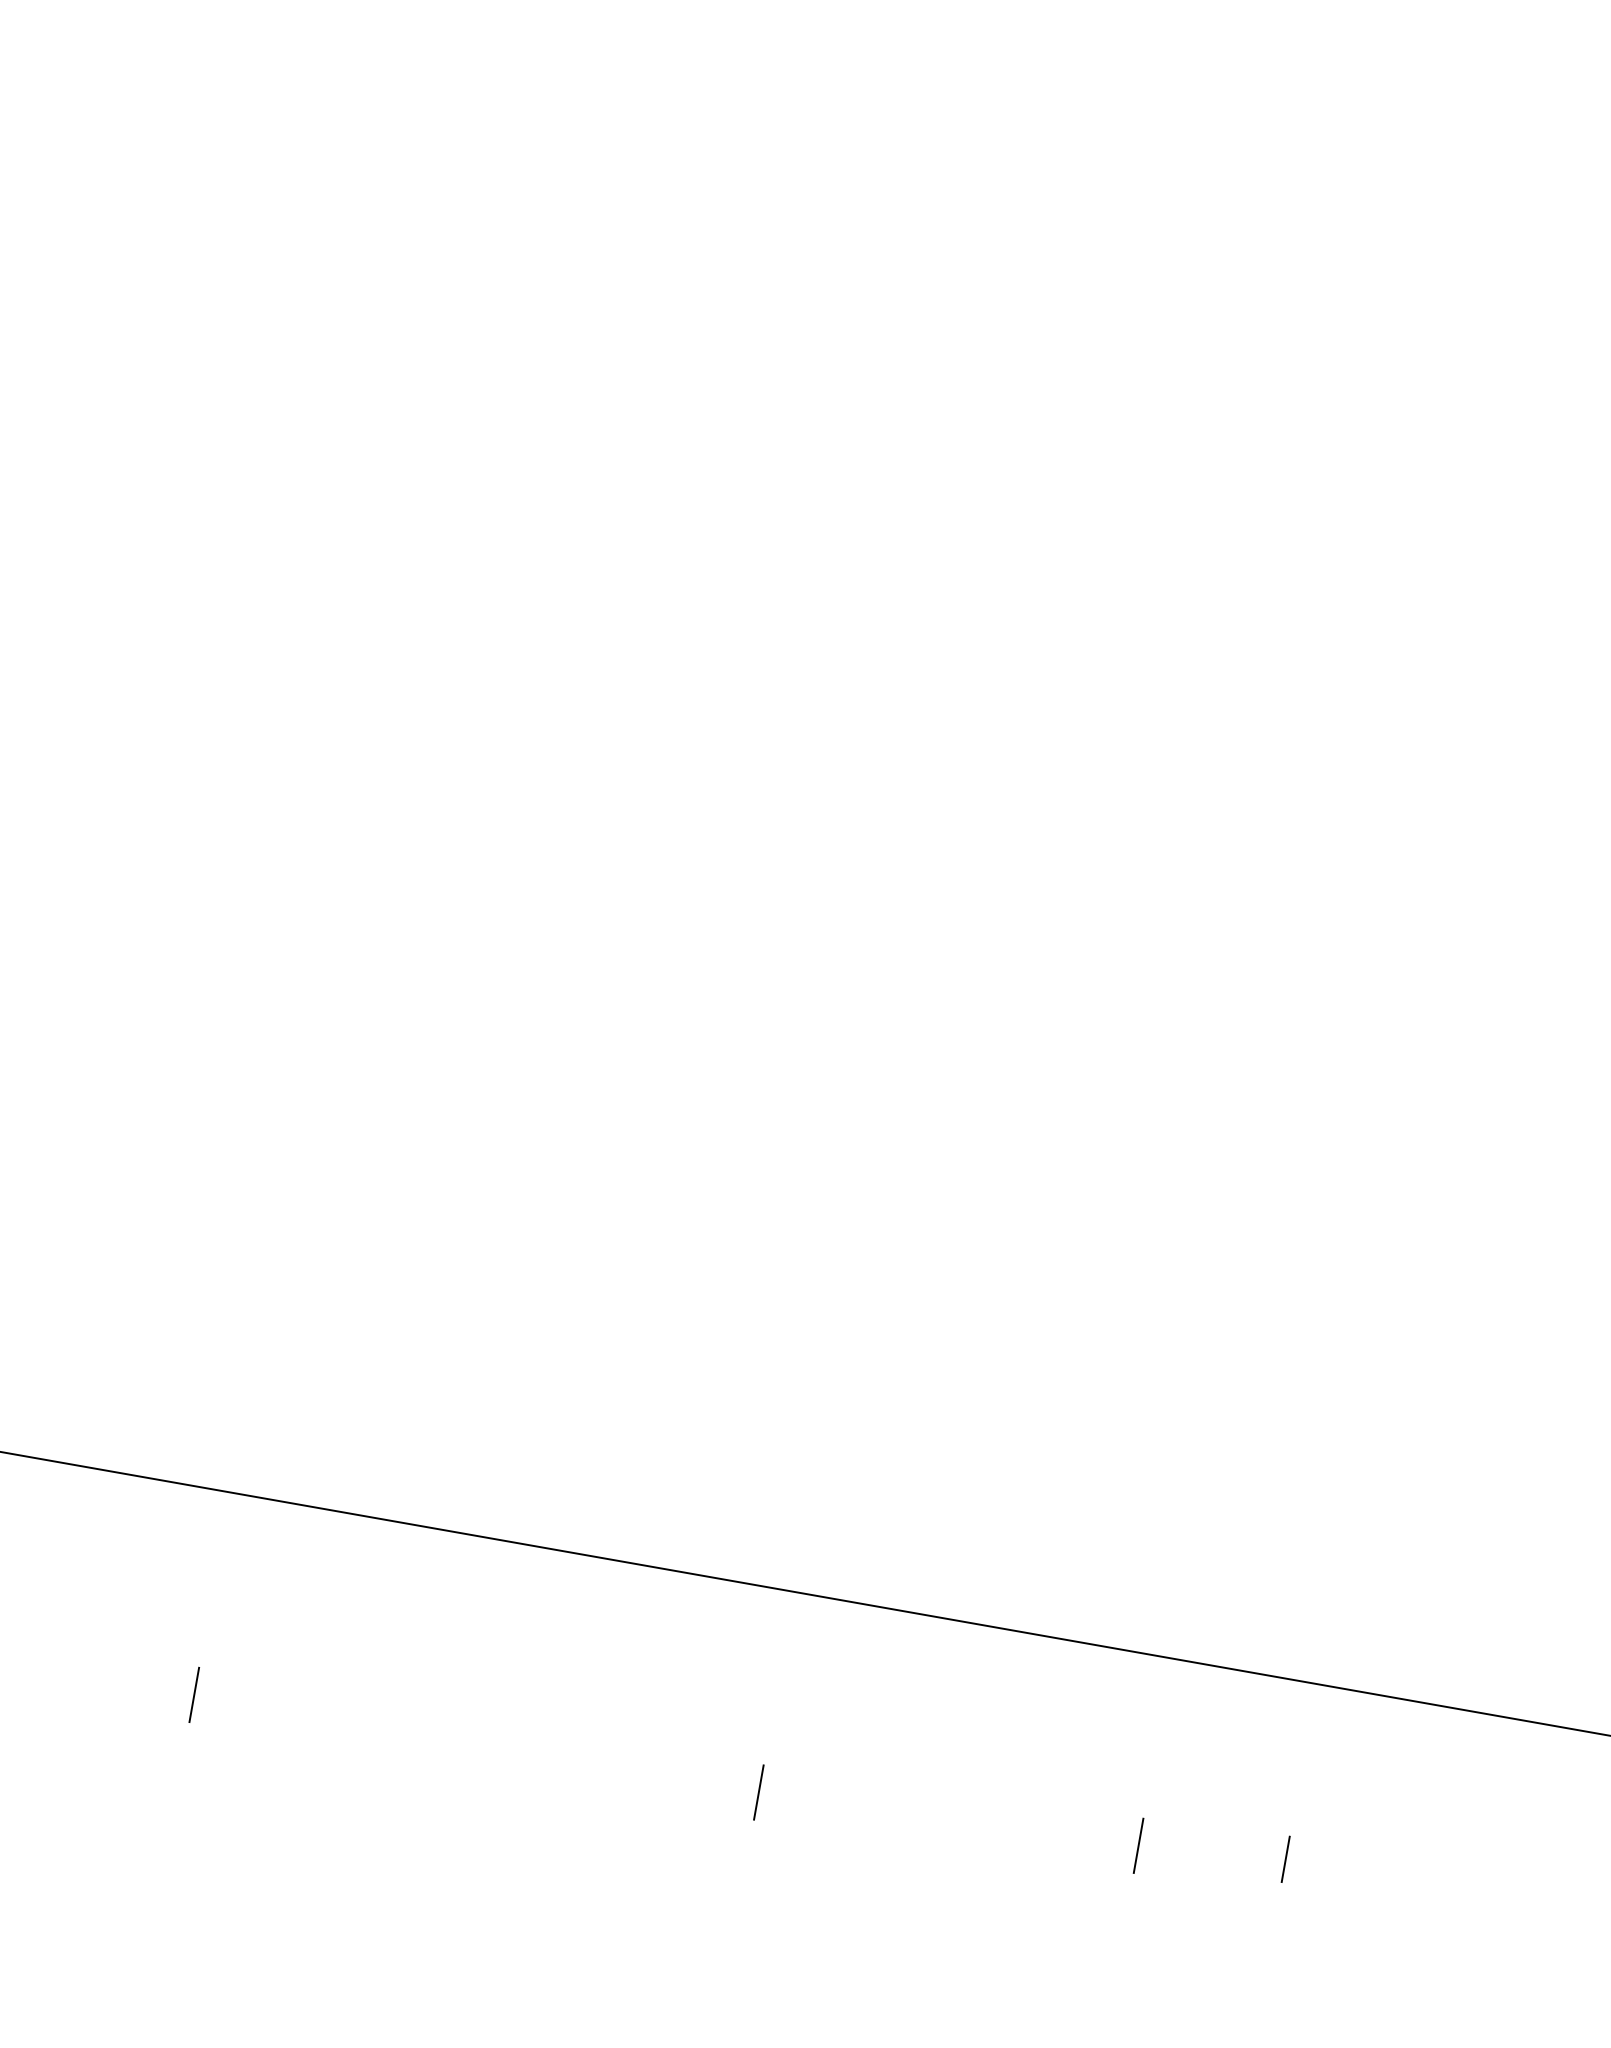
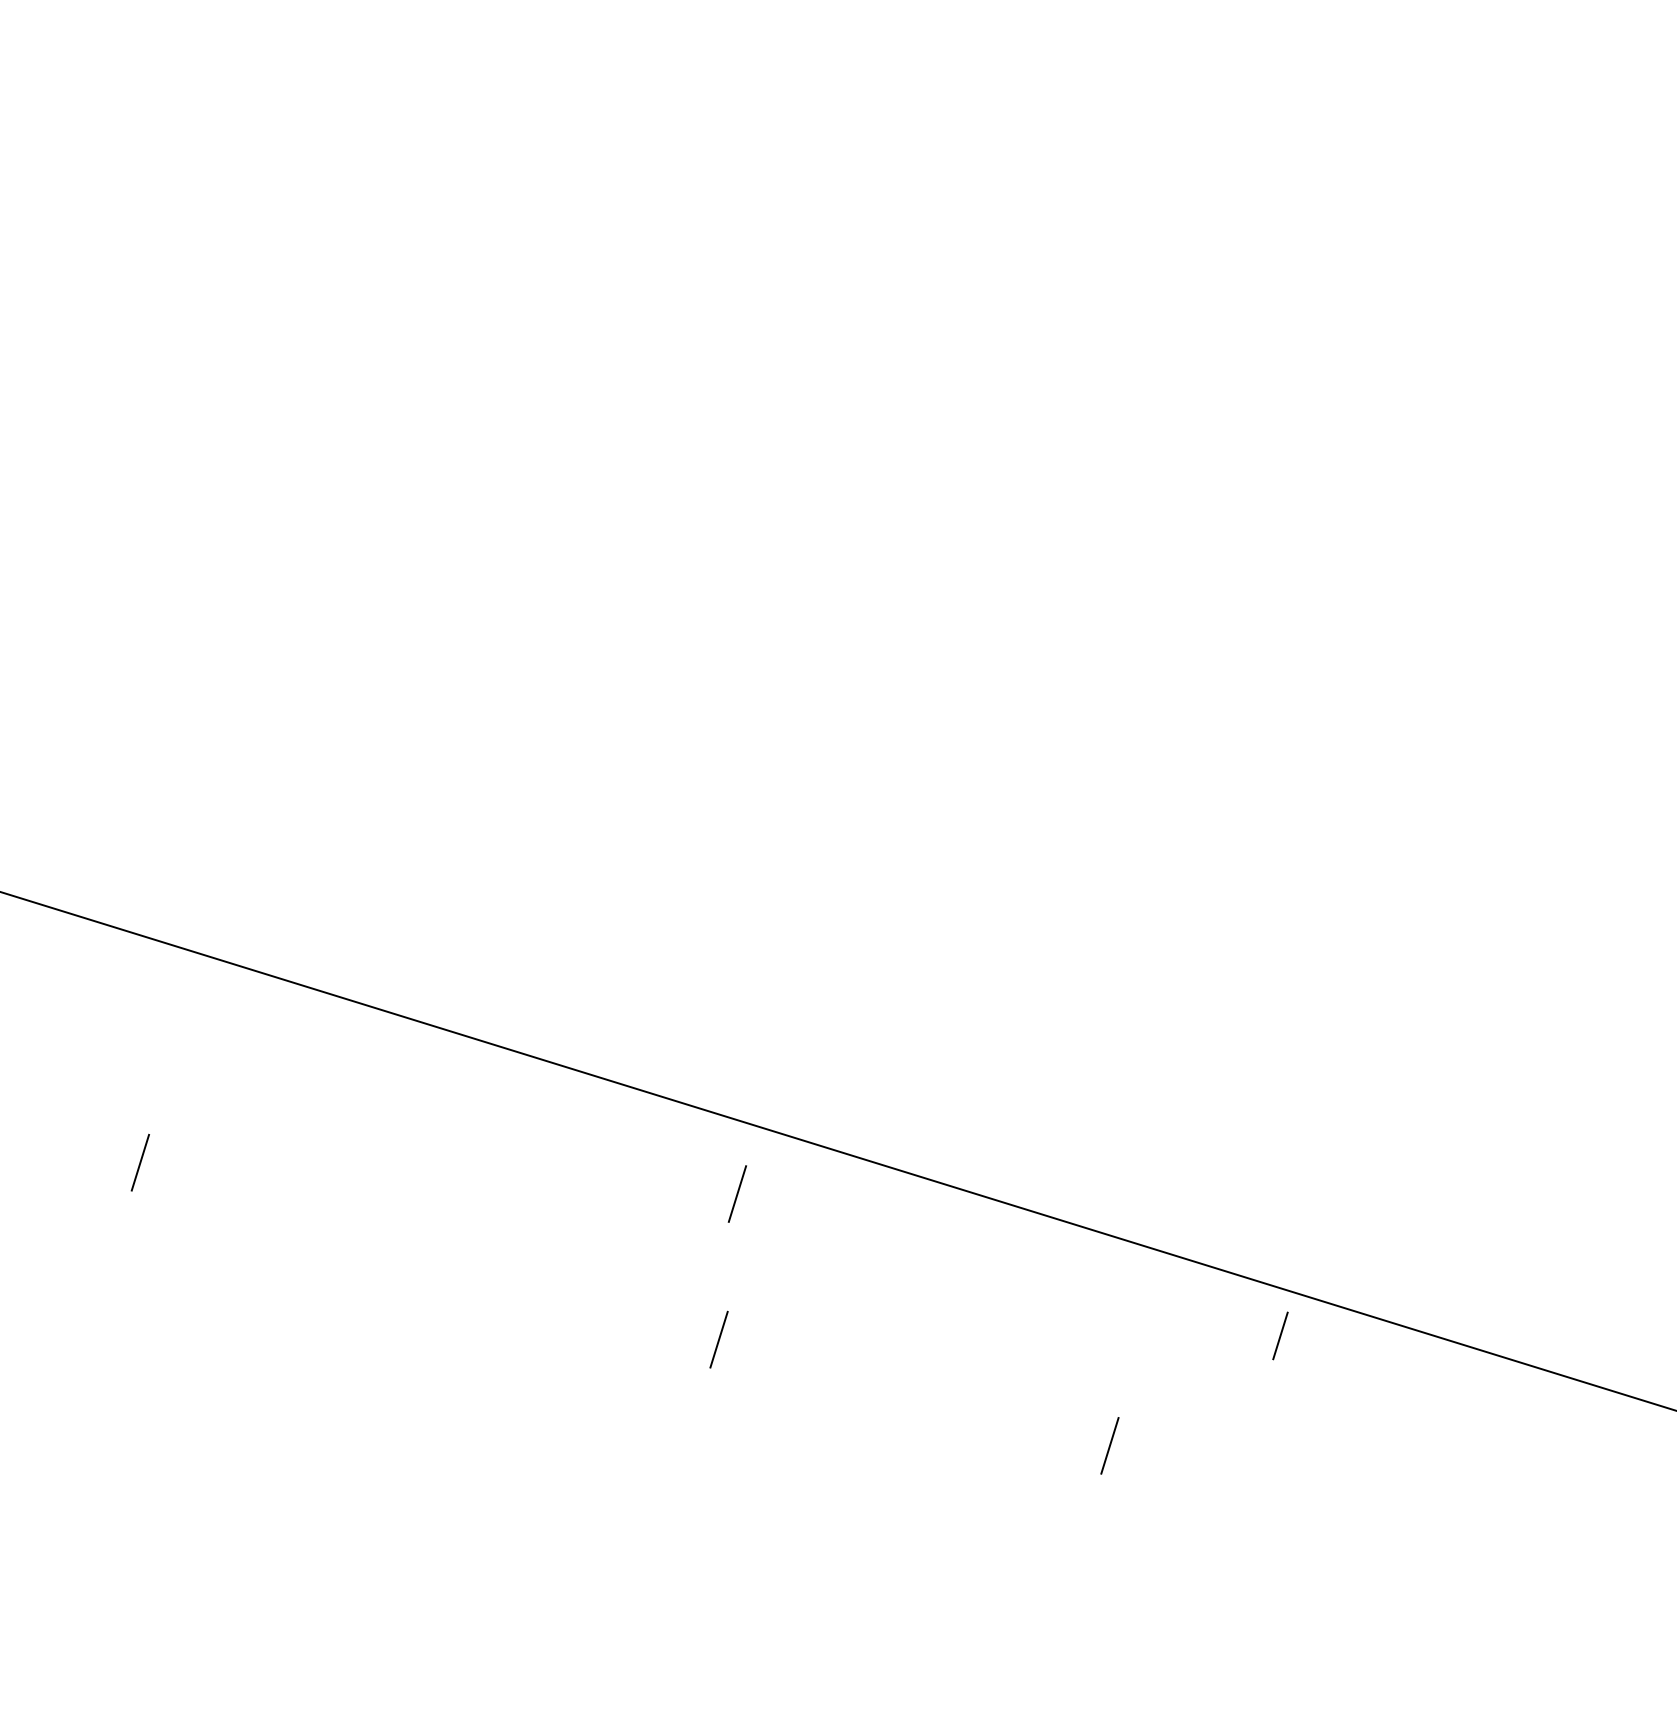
line: (758, 1653) -> (737, 1193), added
line: (1285, 1858) -> (1280, 1335), moved

